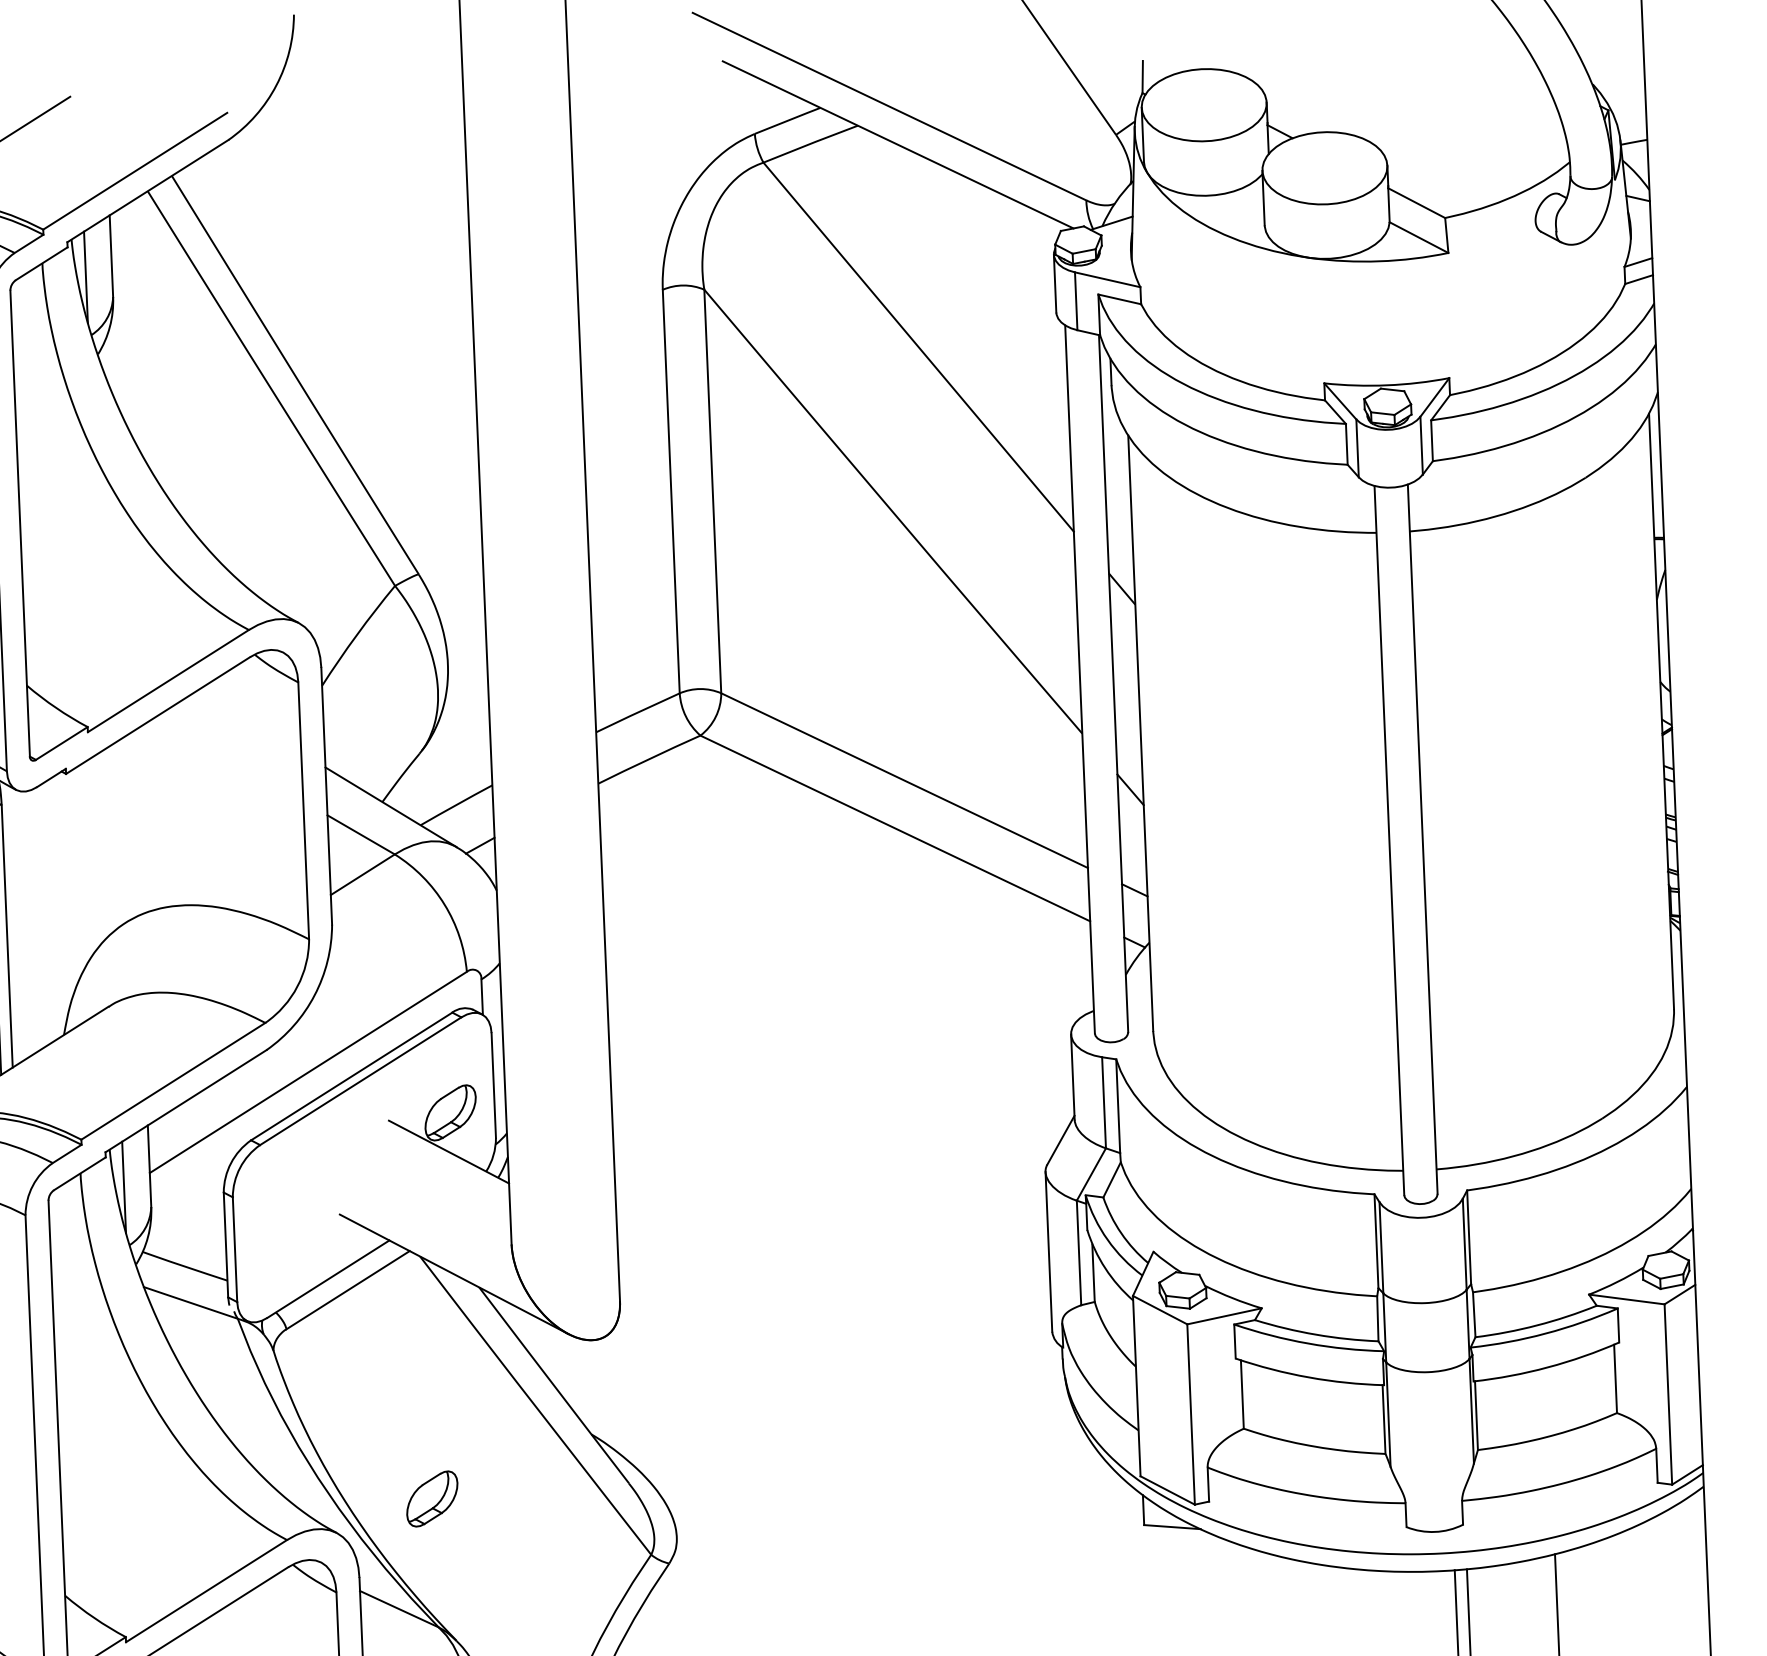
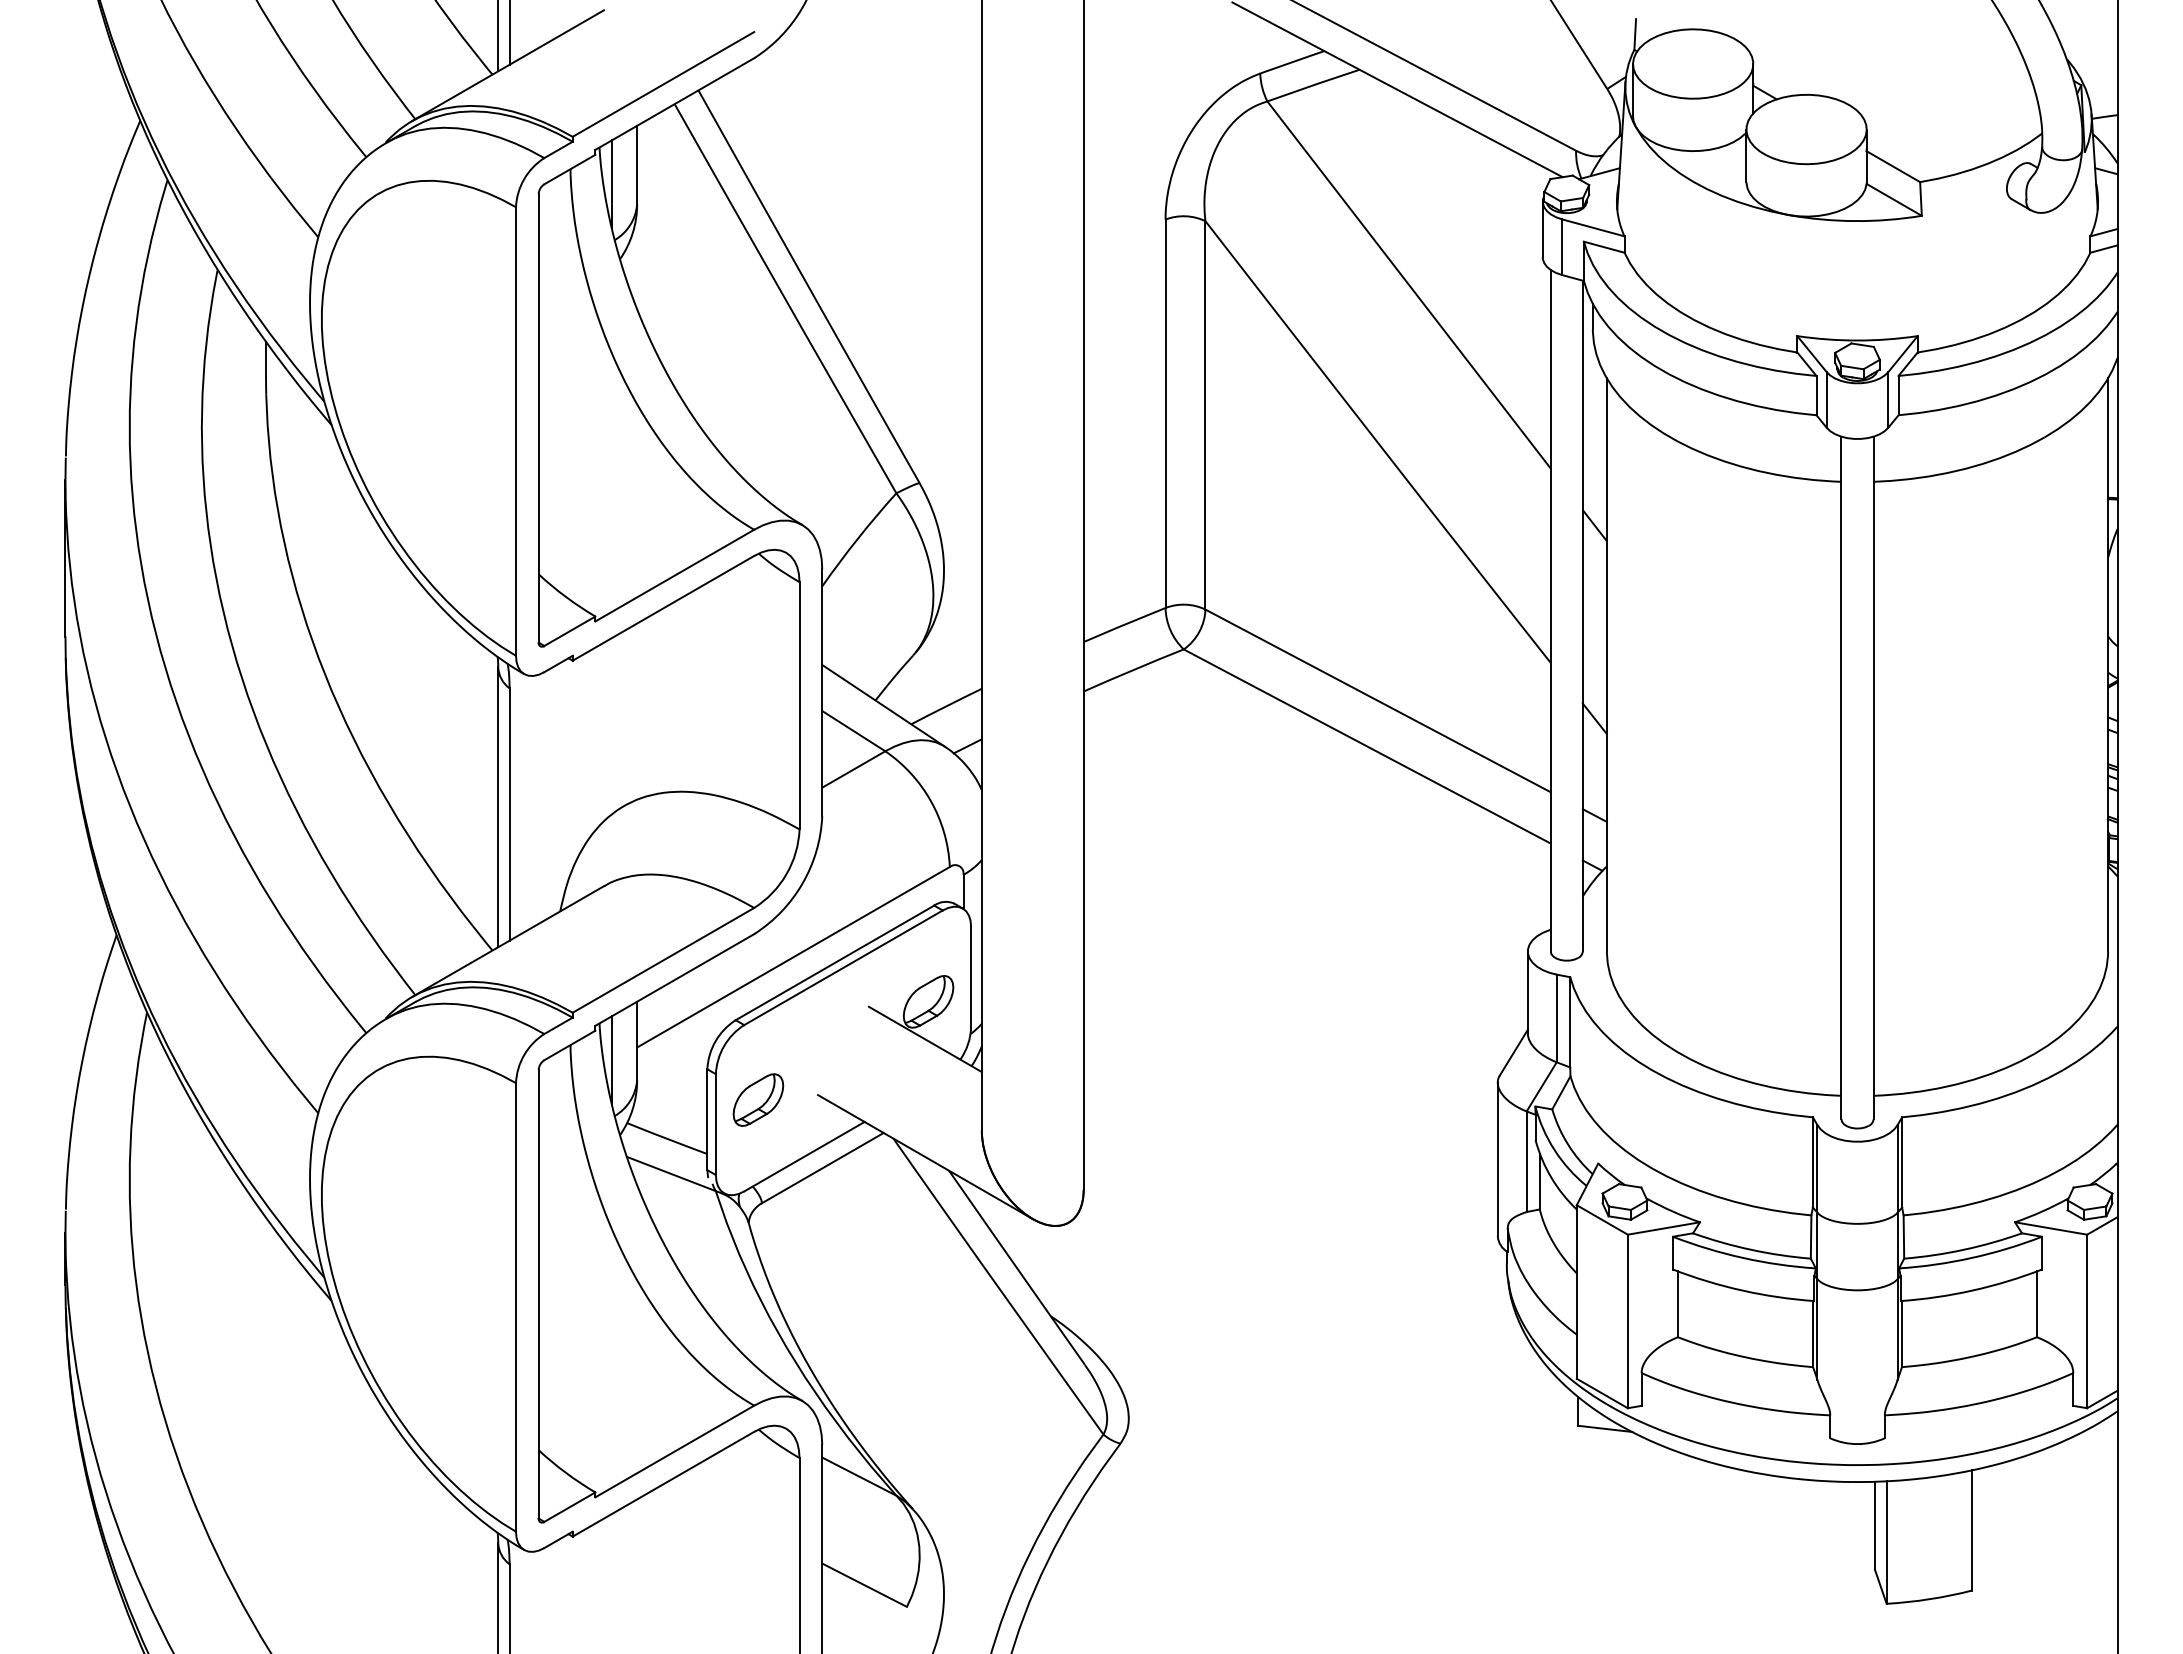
part: (432, 1498) -> (758, 1099), moved

